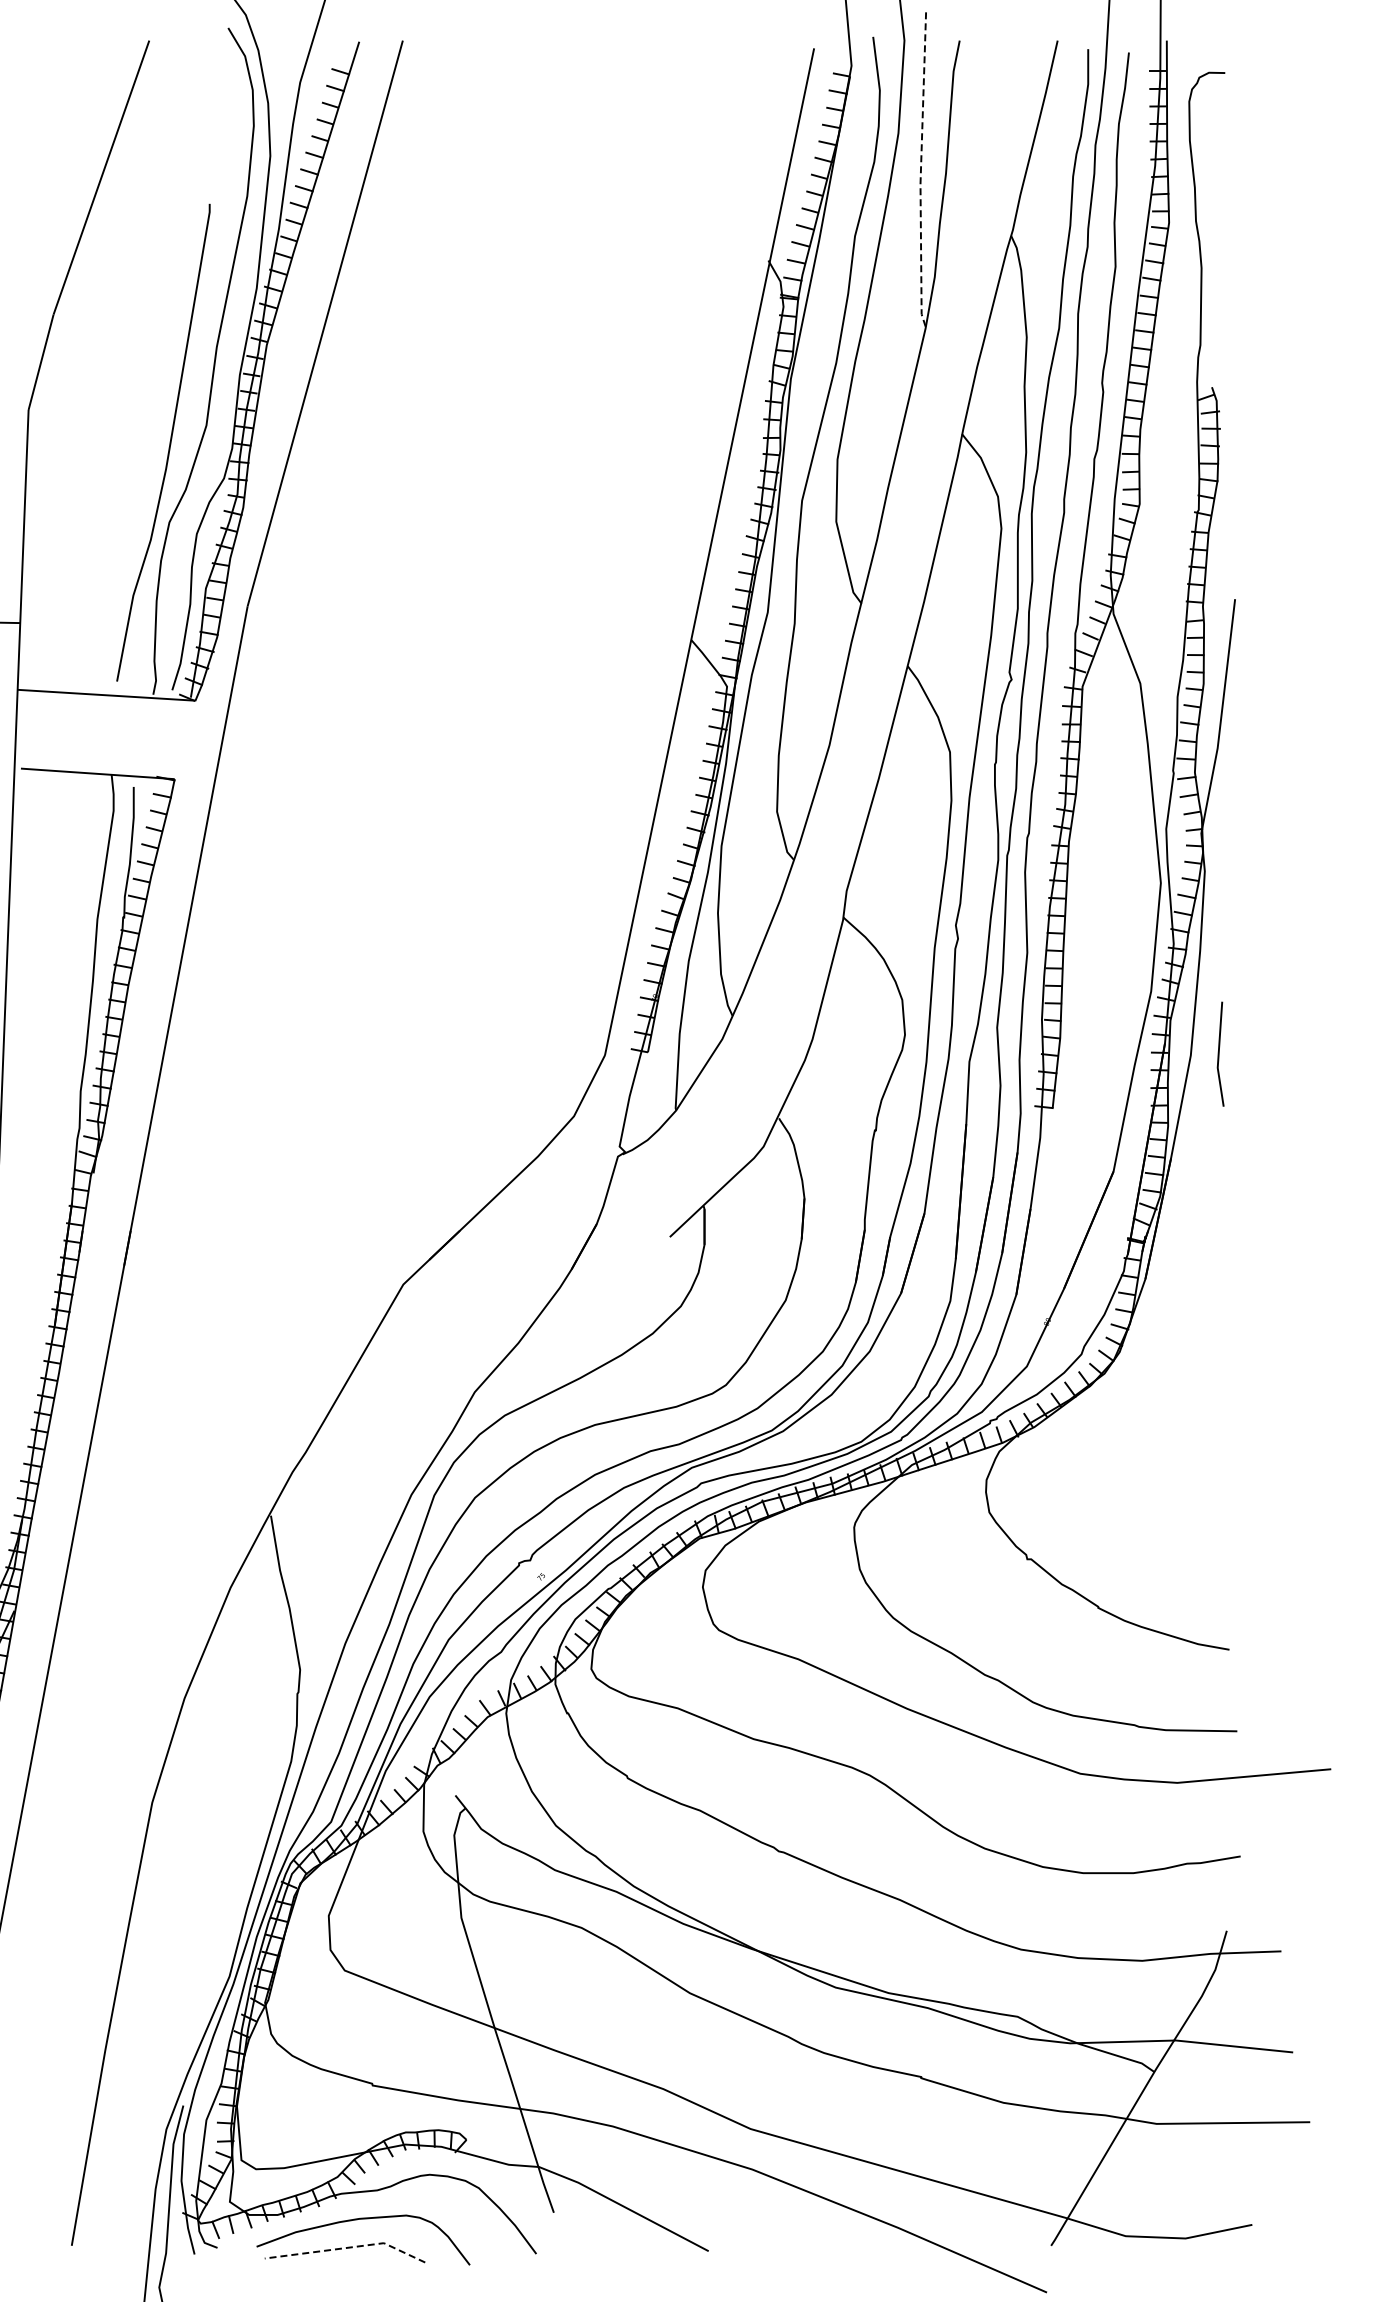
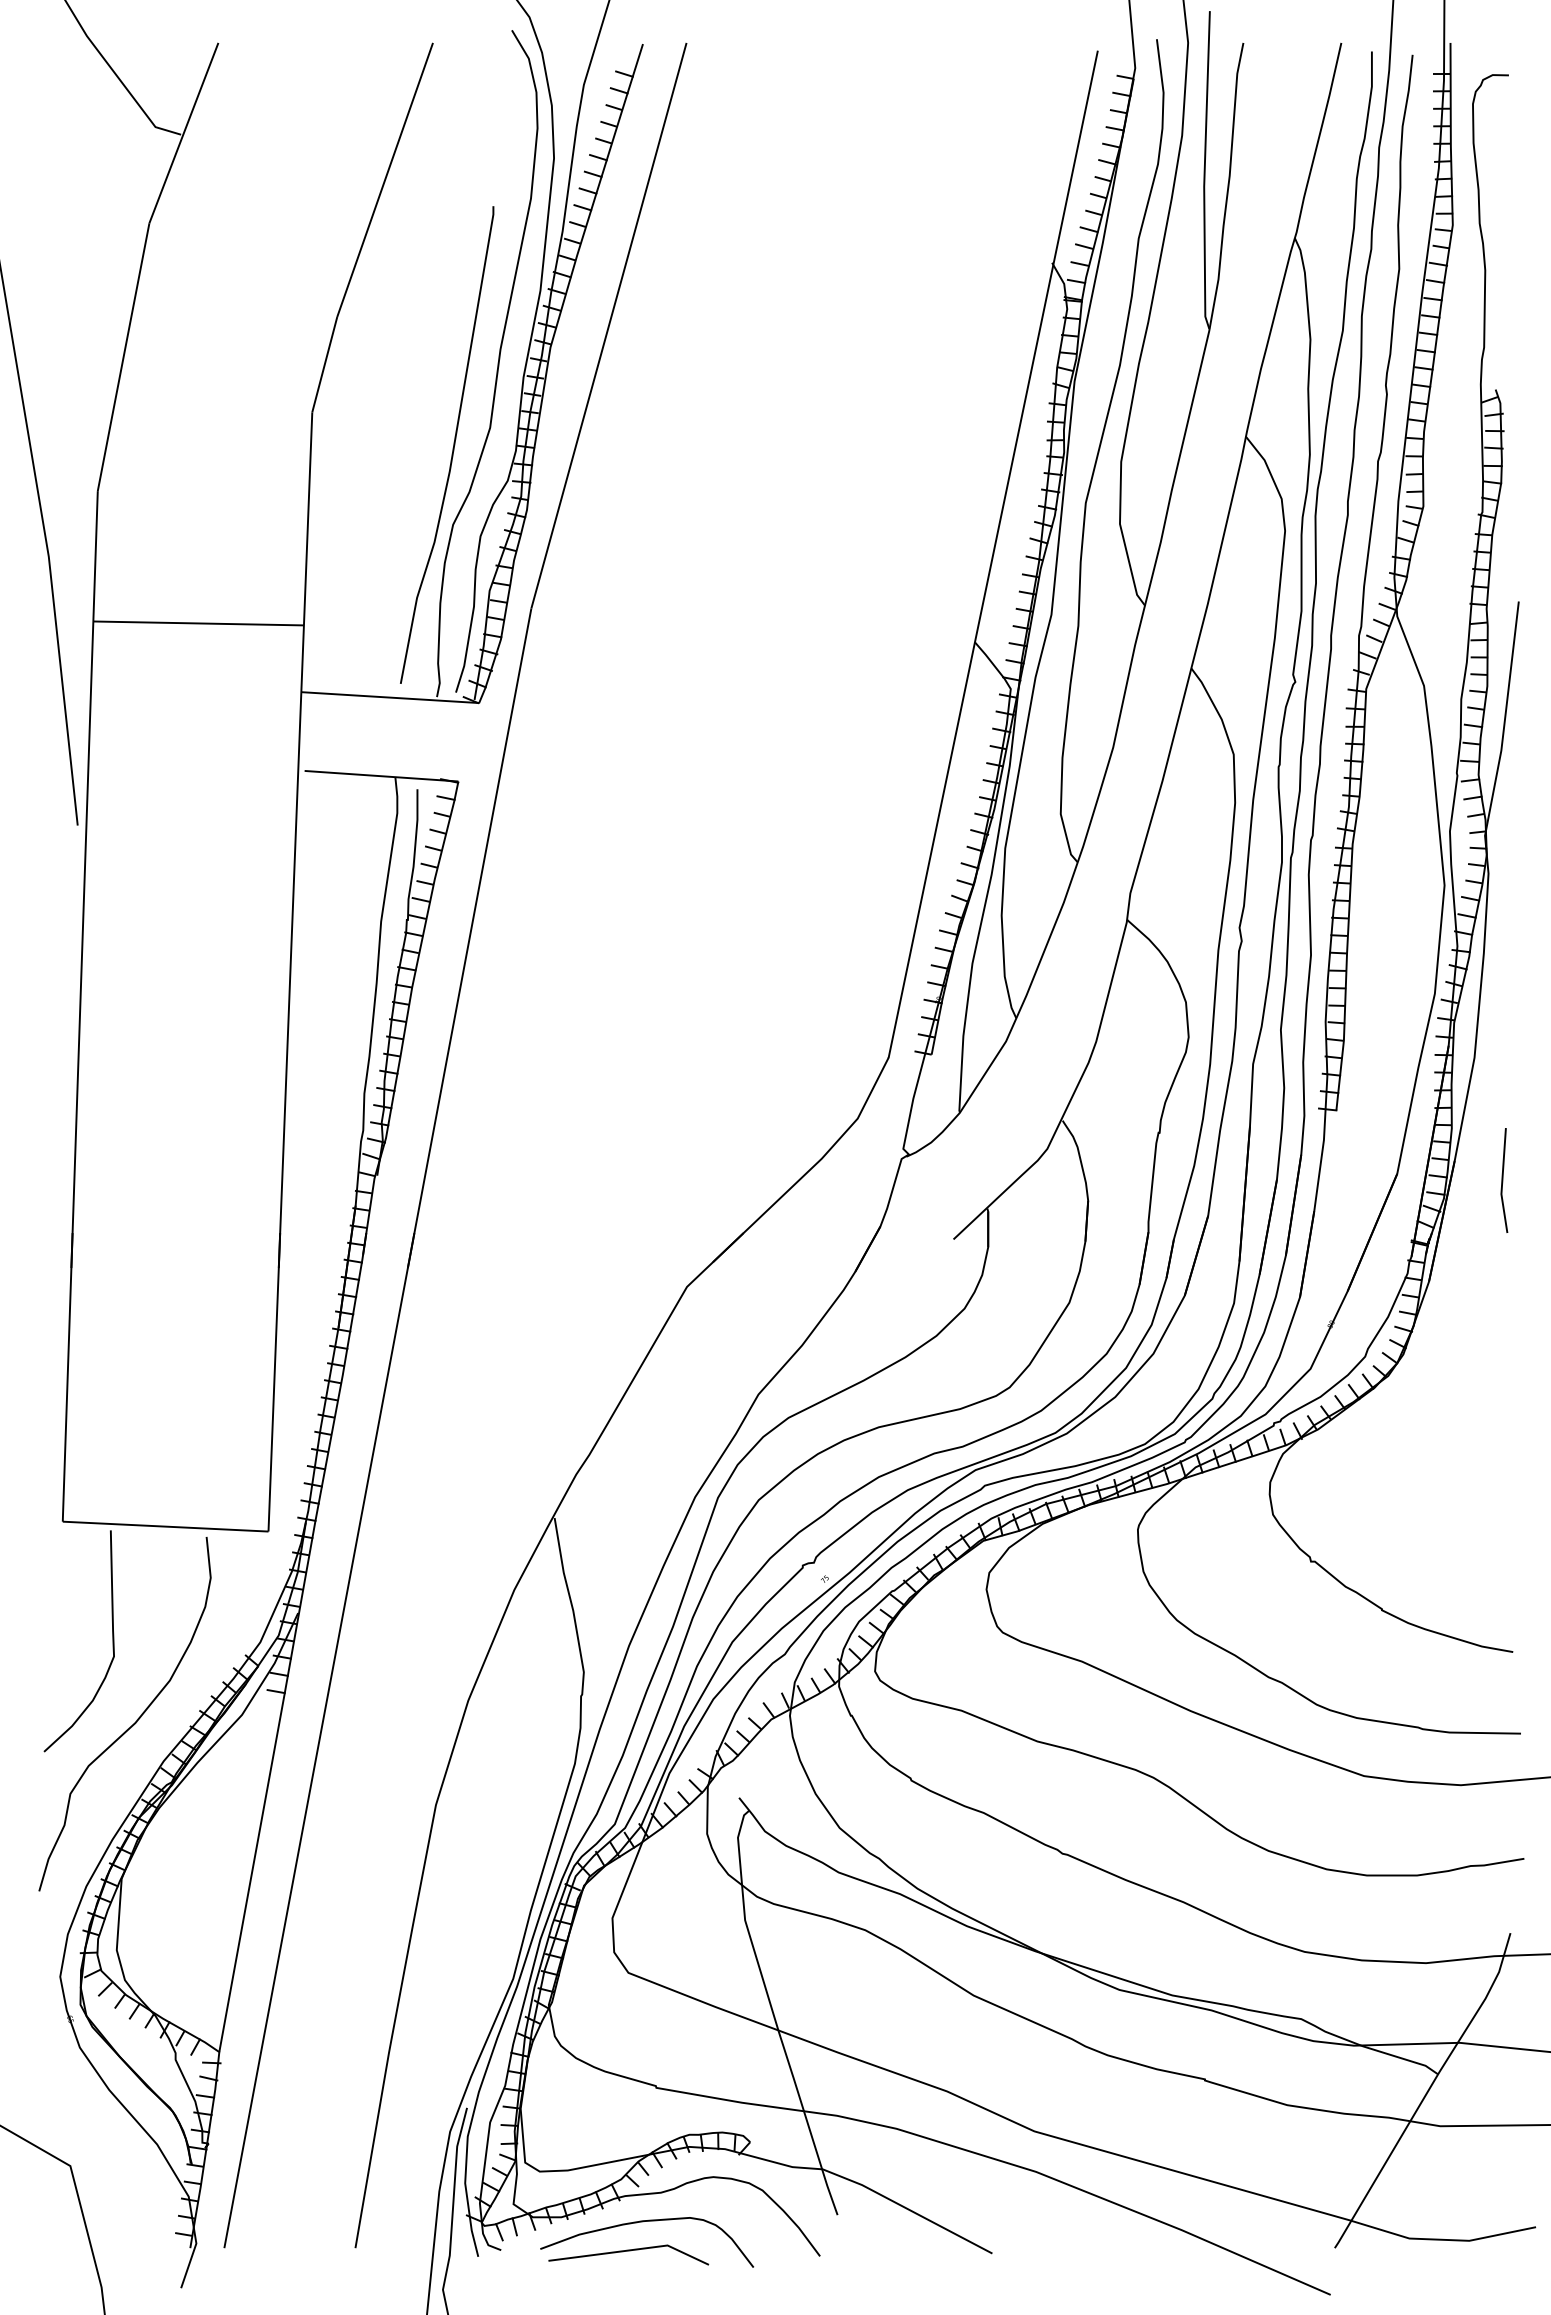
line: (920, 168) -> (1204, 170), dashed -> solid
line: (1219, 1054) -> (1503, 1180), moved
line: (347, 2248) -> (631, 2250), dashed -> solid

